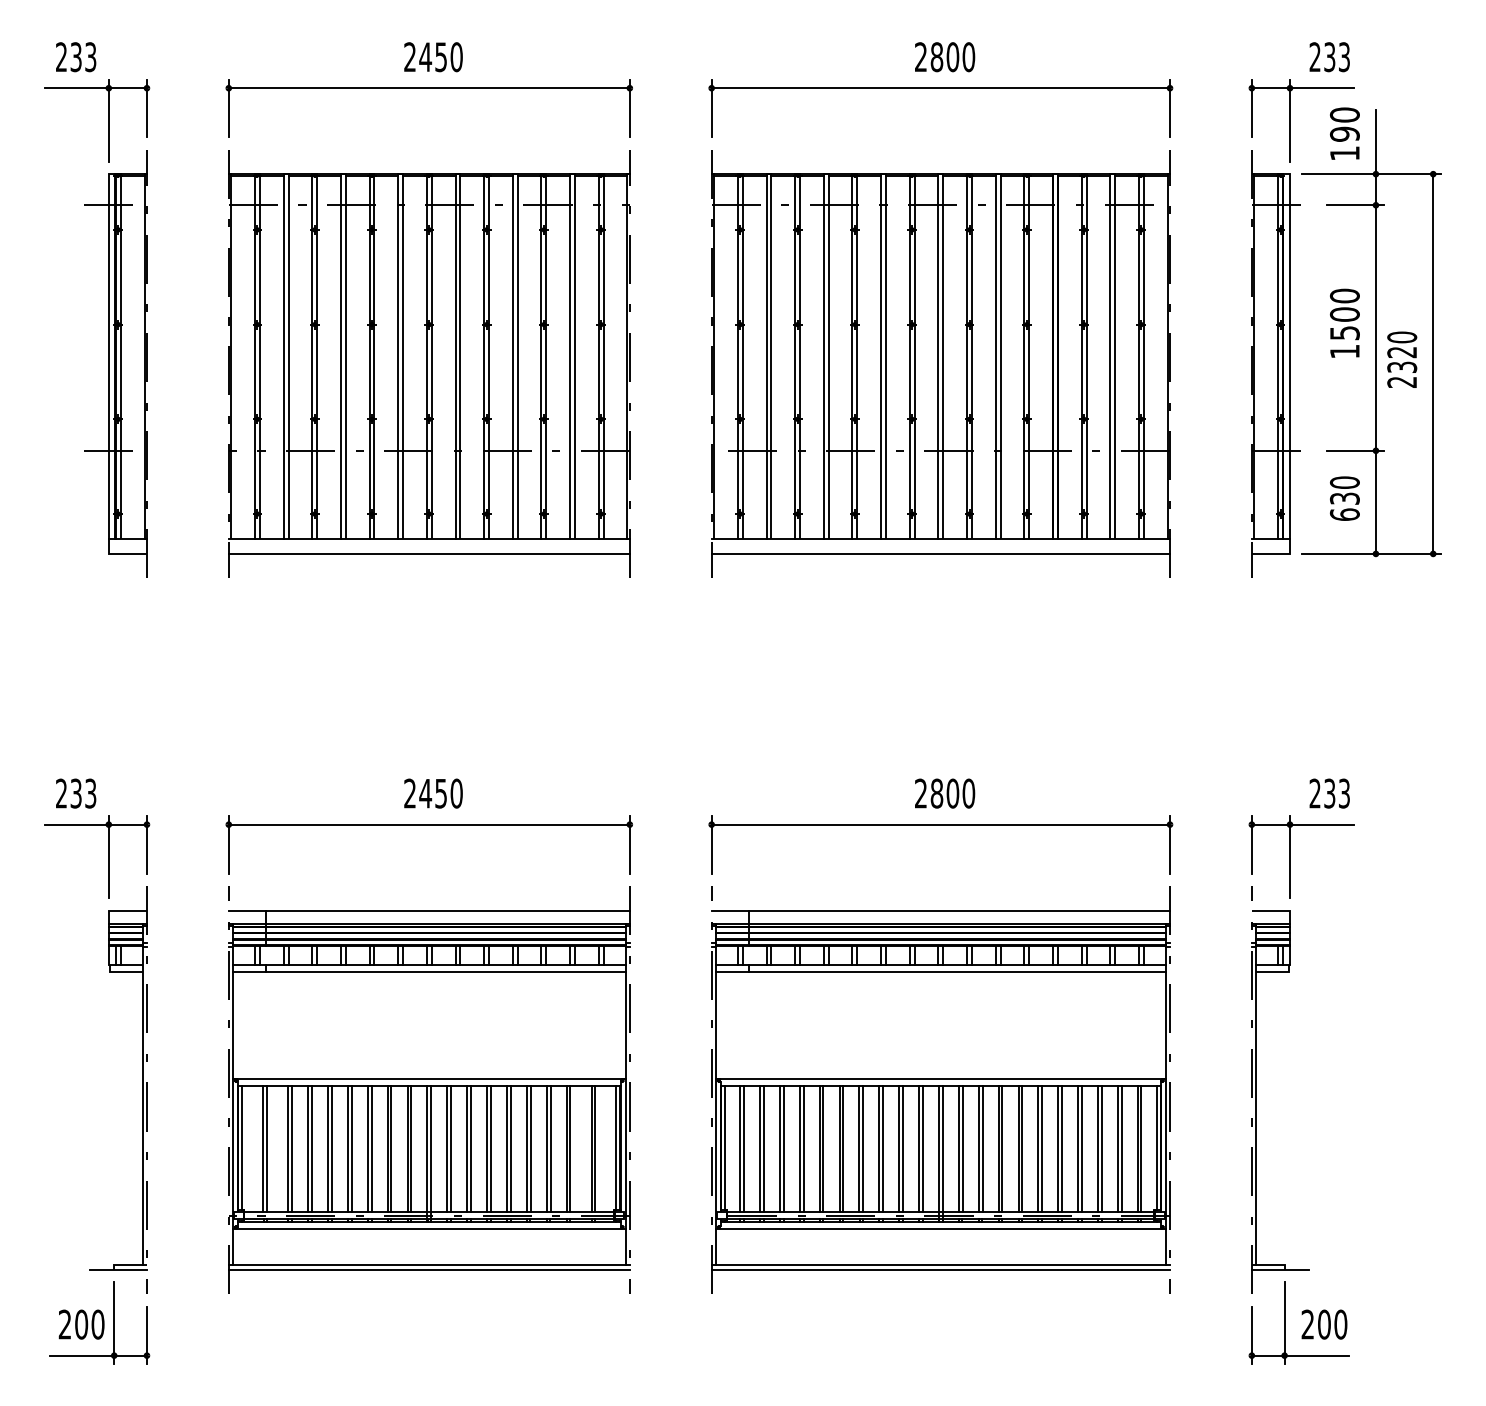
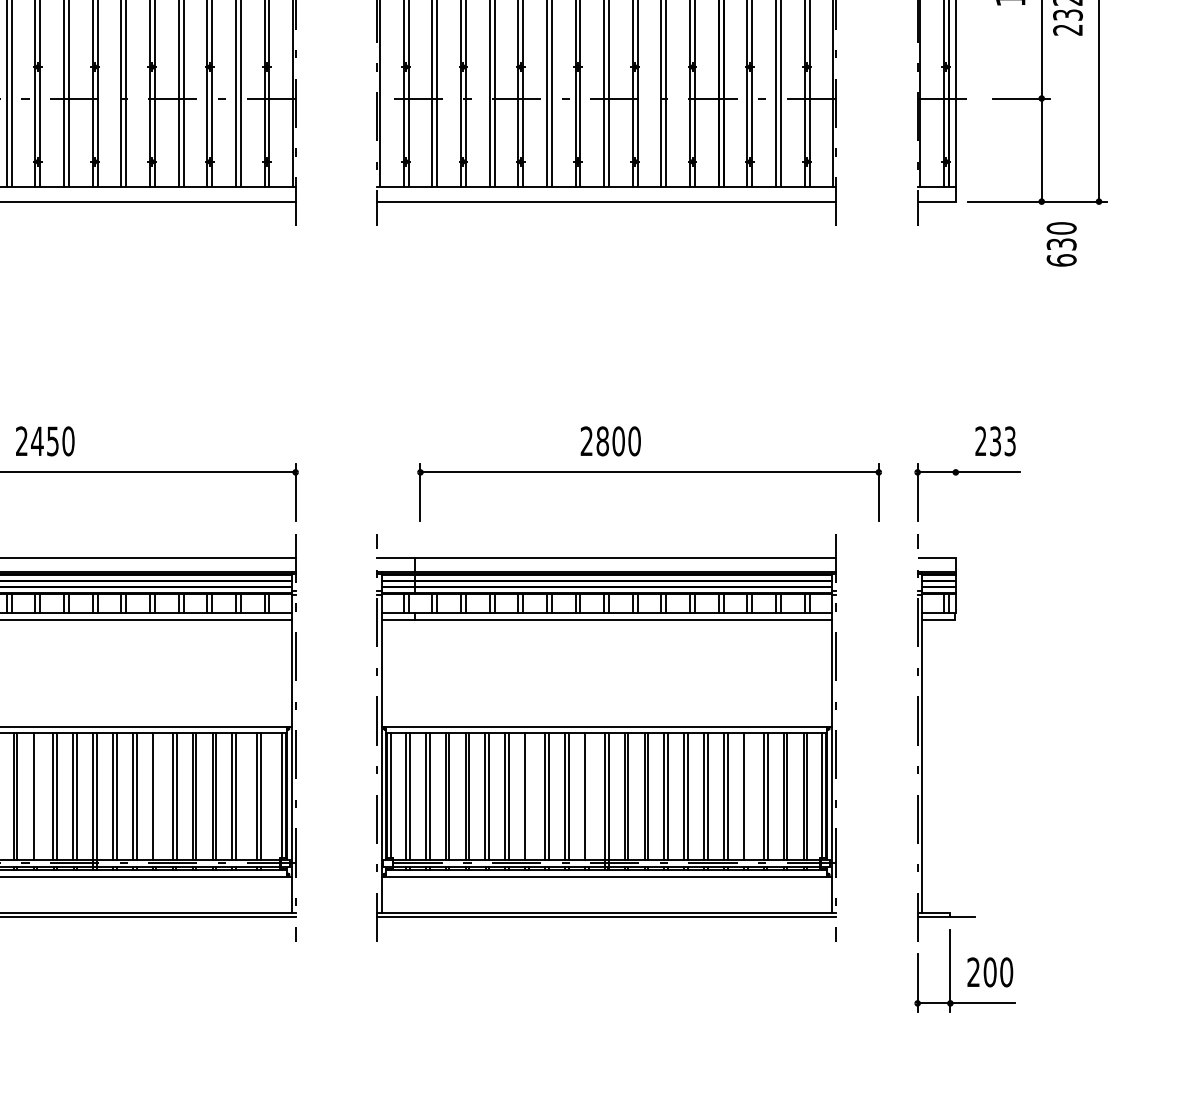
text: (1344, 498) -> (1061, 244), moved
text: (433, 793) -> (45, 441), moved
part: (940, 825) -> (649, 473), moved
line: (1290, 857) -> (956, 505), removed
line: (371, 1148) -> (37, 796), removed
line: (490, 1148) -> (156, 796), removed
line: (863, 1148) -> (529, 796), removed
line: (922, 1148) -> (588, 796), removed
line: (1081, 1148) -> (747, 796), removed

